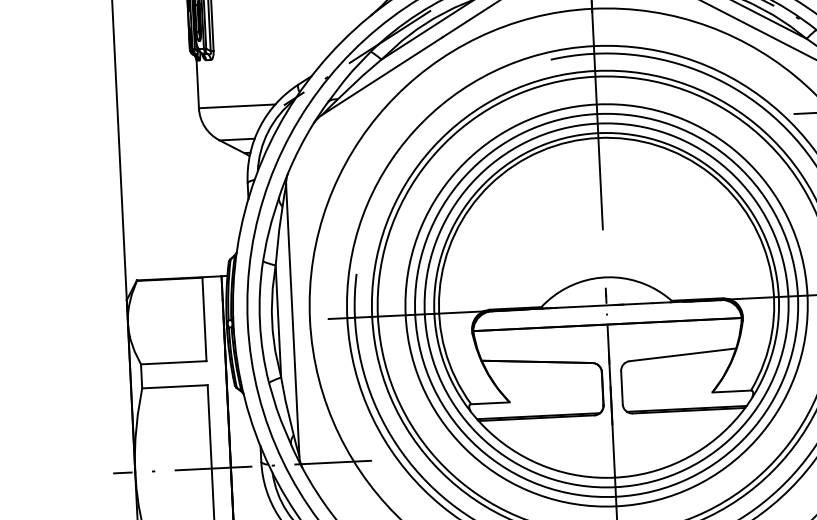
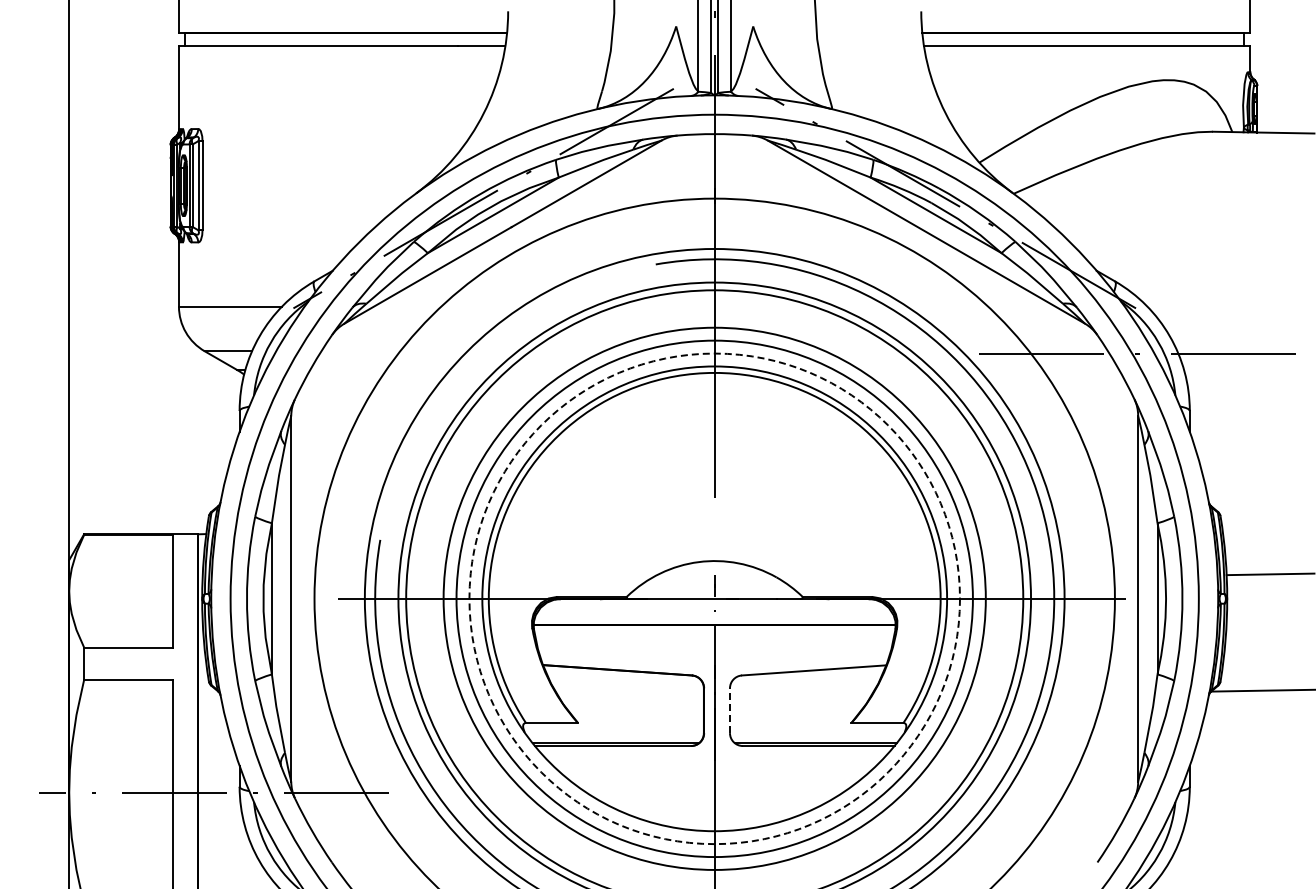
circle: (606, 305) -> (714, 598), solid -> dashed
line: (621, 387) -> (729, 710), solid -> dashed

